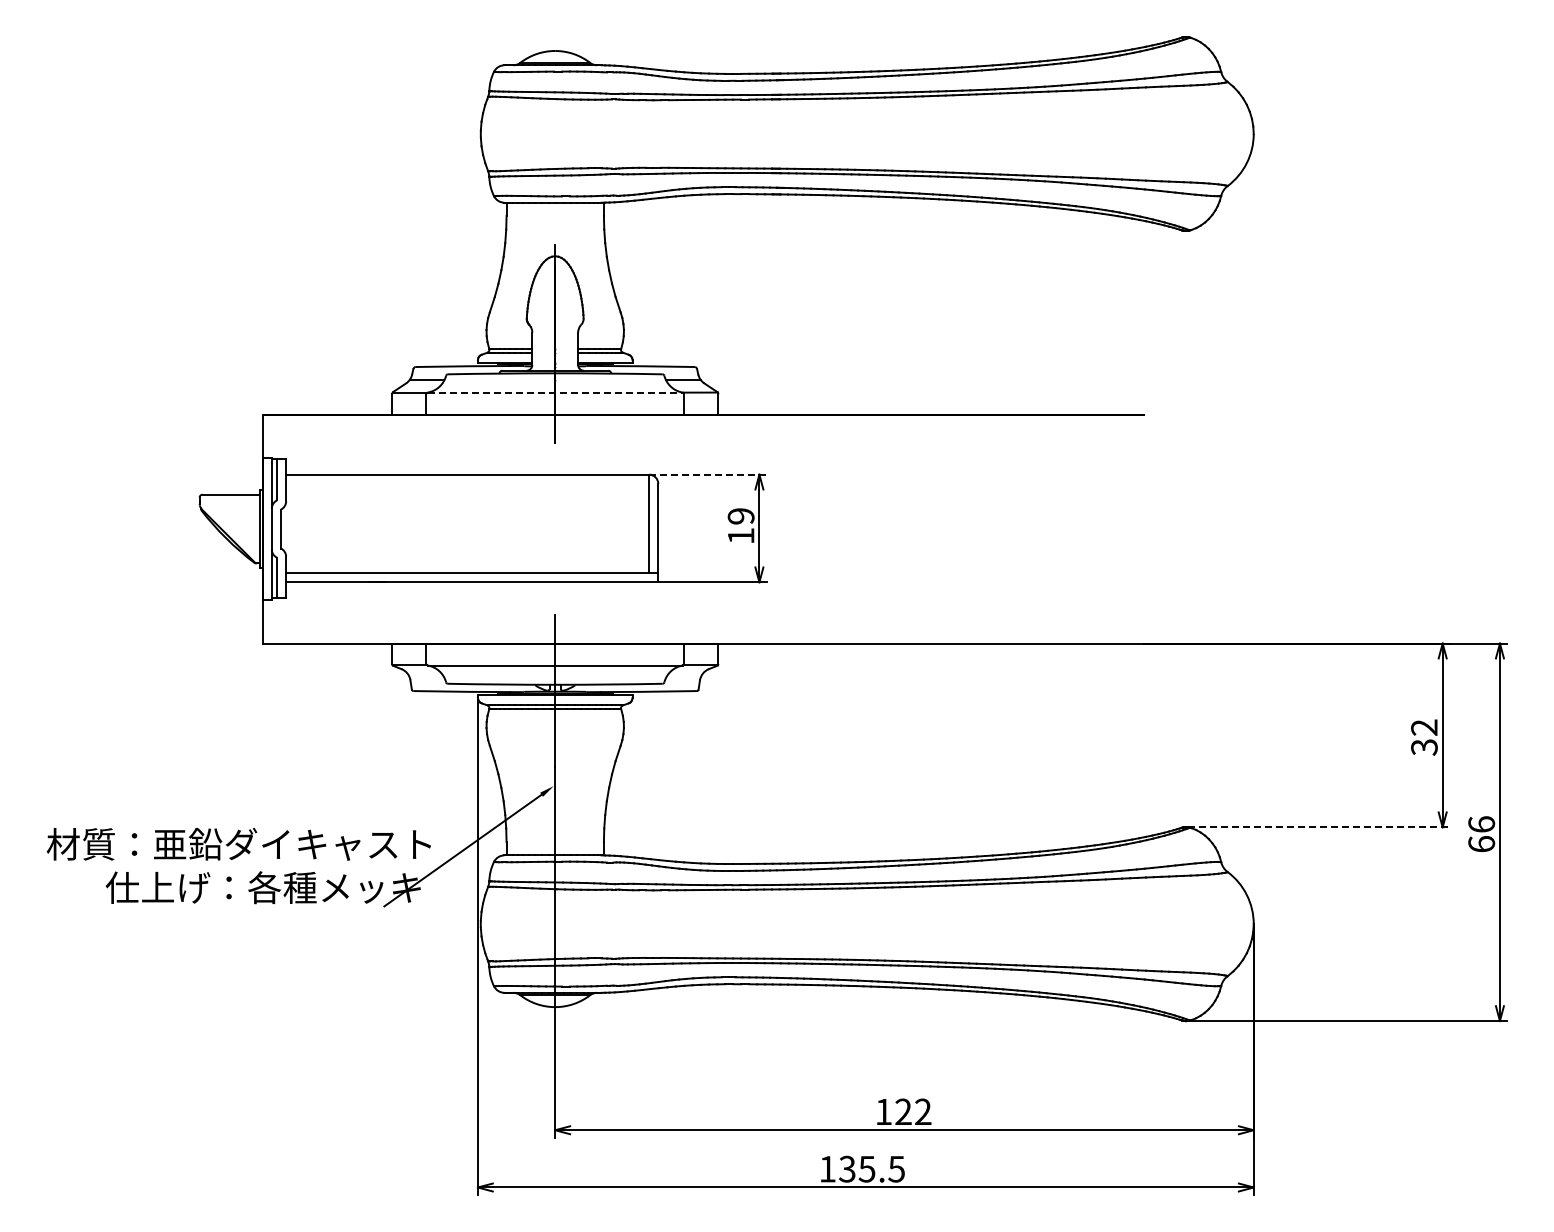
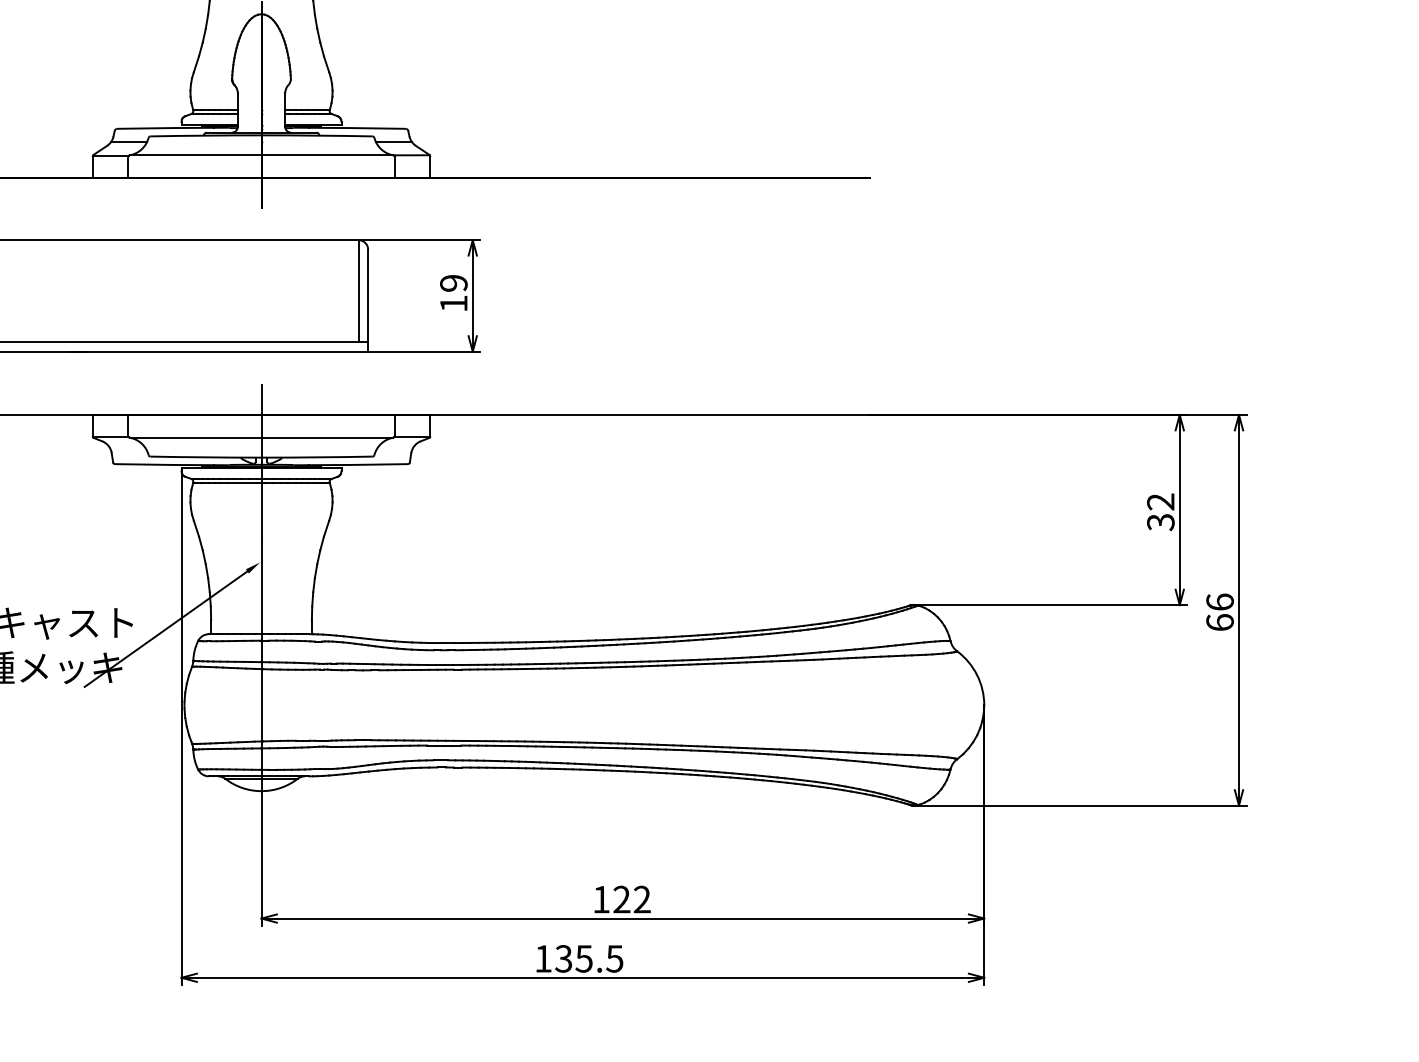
line: (555, 392) -> (261, 155), dashed -> solid
line: (708, 474) -> (420, 240), dashed -> solid
line: (1319, 827) -> (1052, 605), dashed -> solid

